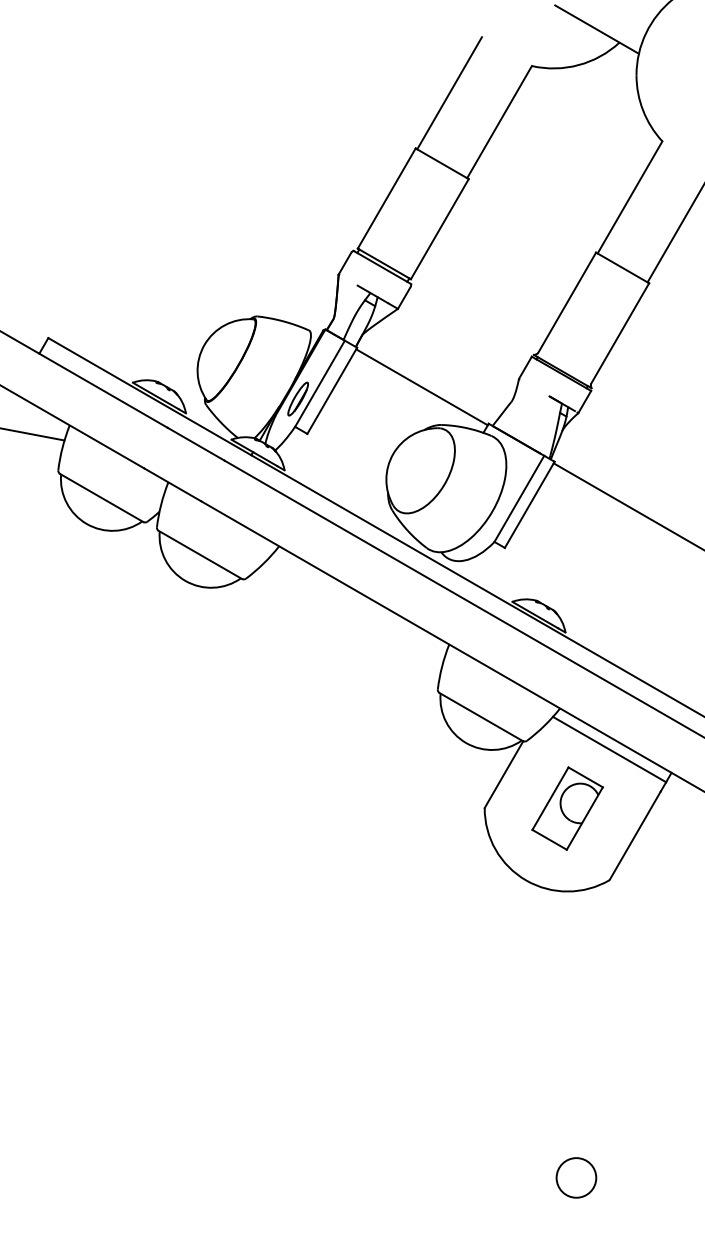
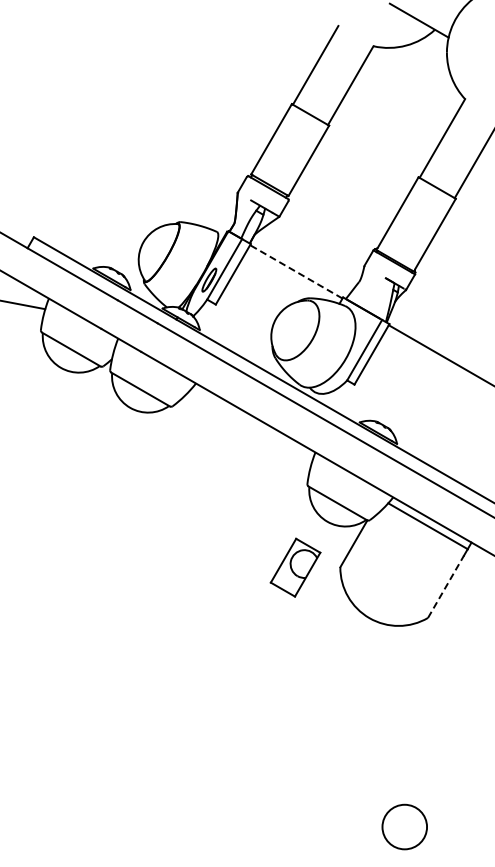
line: (420, 386) -> (295, 271), solid -> dashed
part: (567, 808) -> (295, 567), moved
line: (635, 835) -> (446, 586), solid -> dashed
circle: (576, 1177) -> (404, 826), size x1.6

